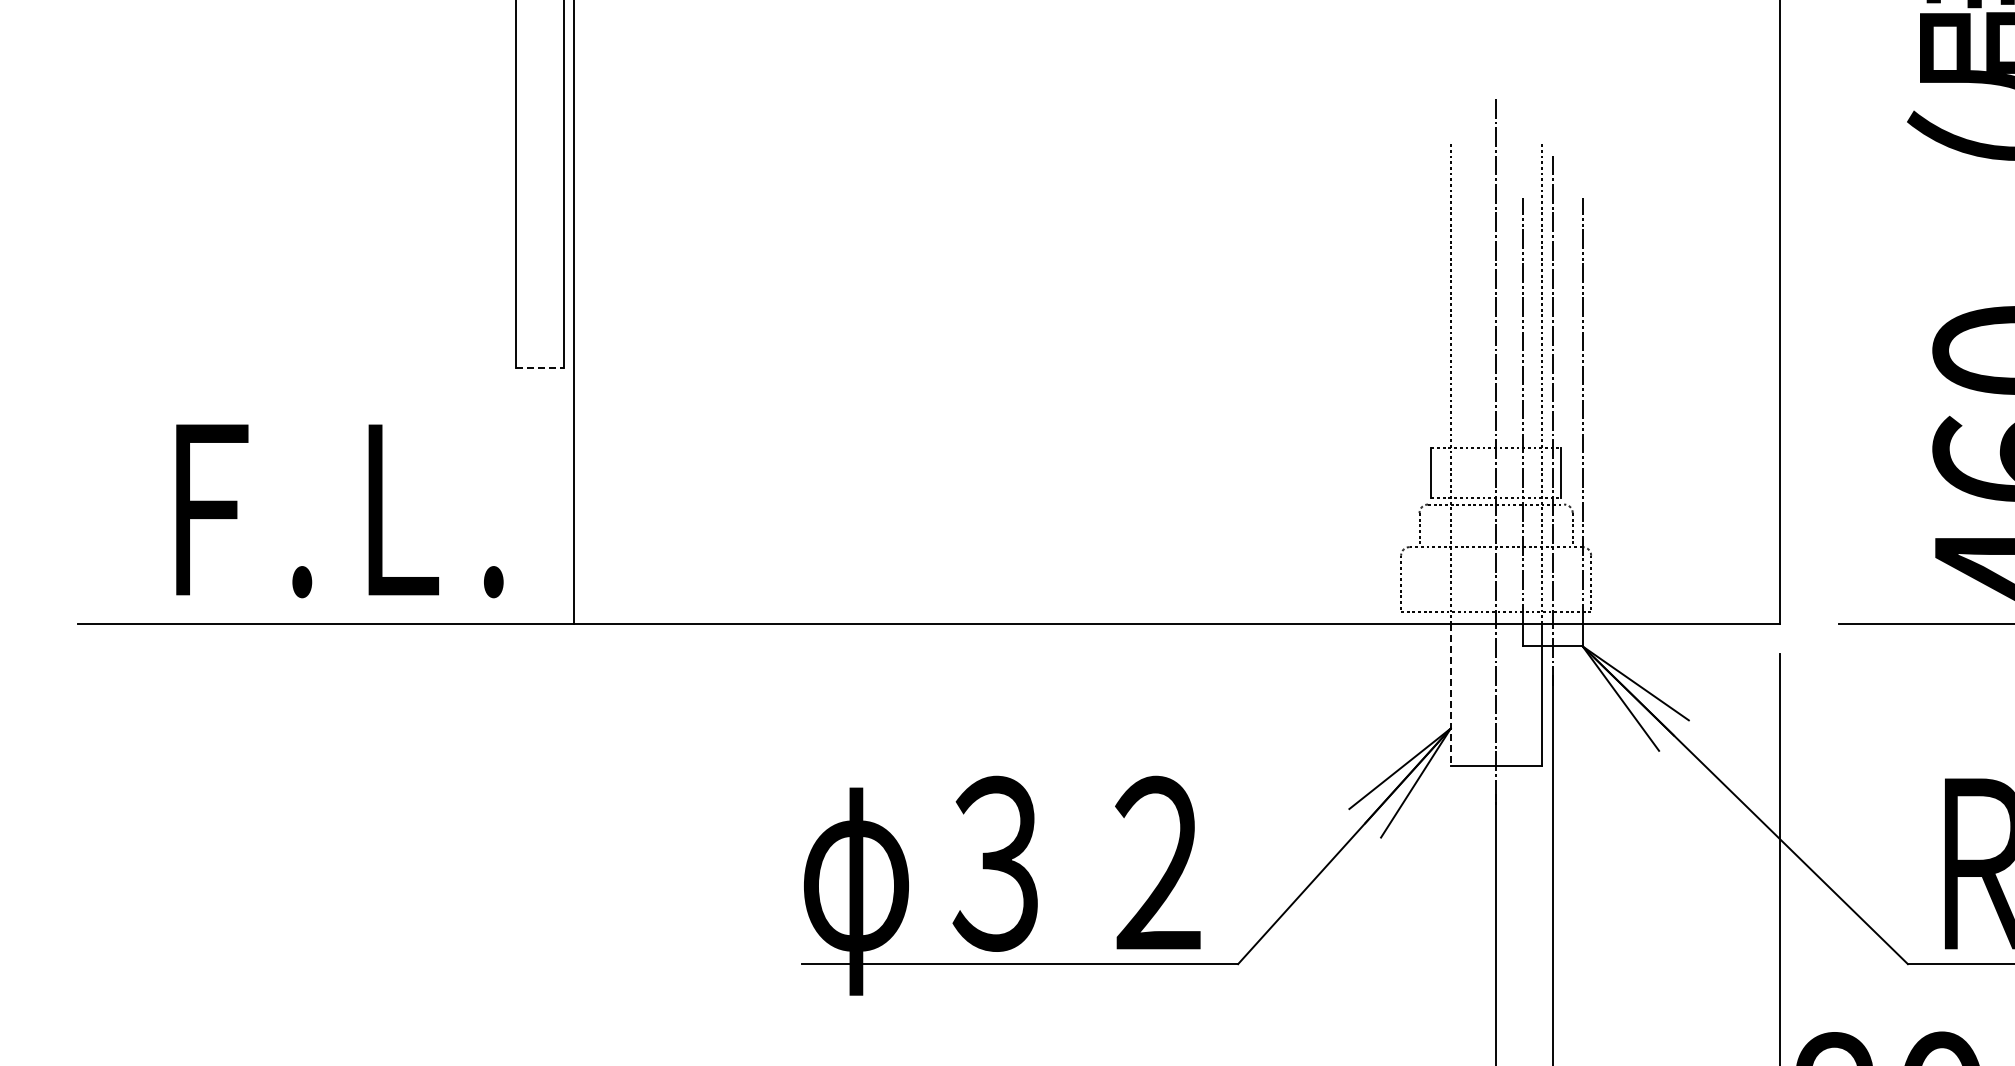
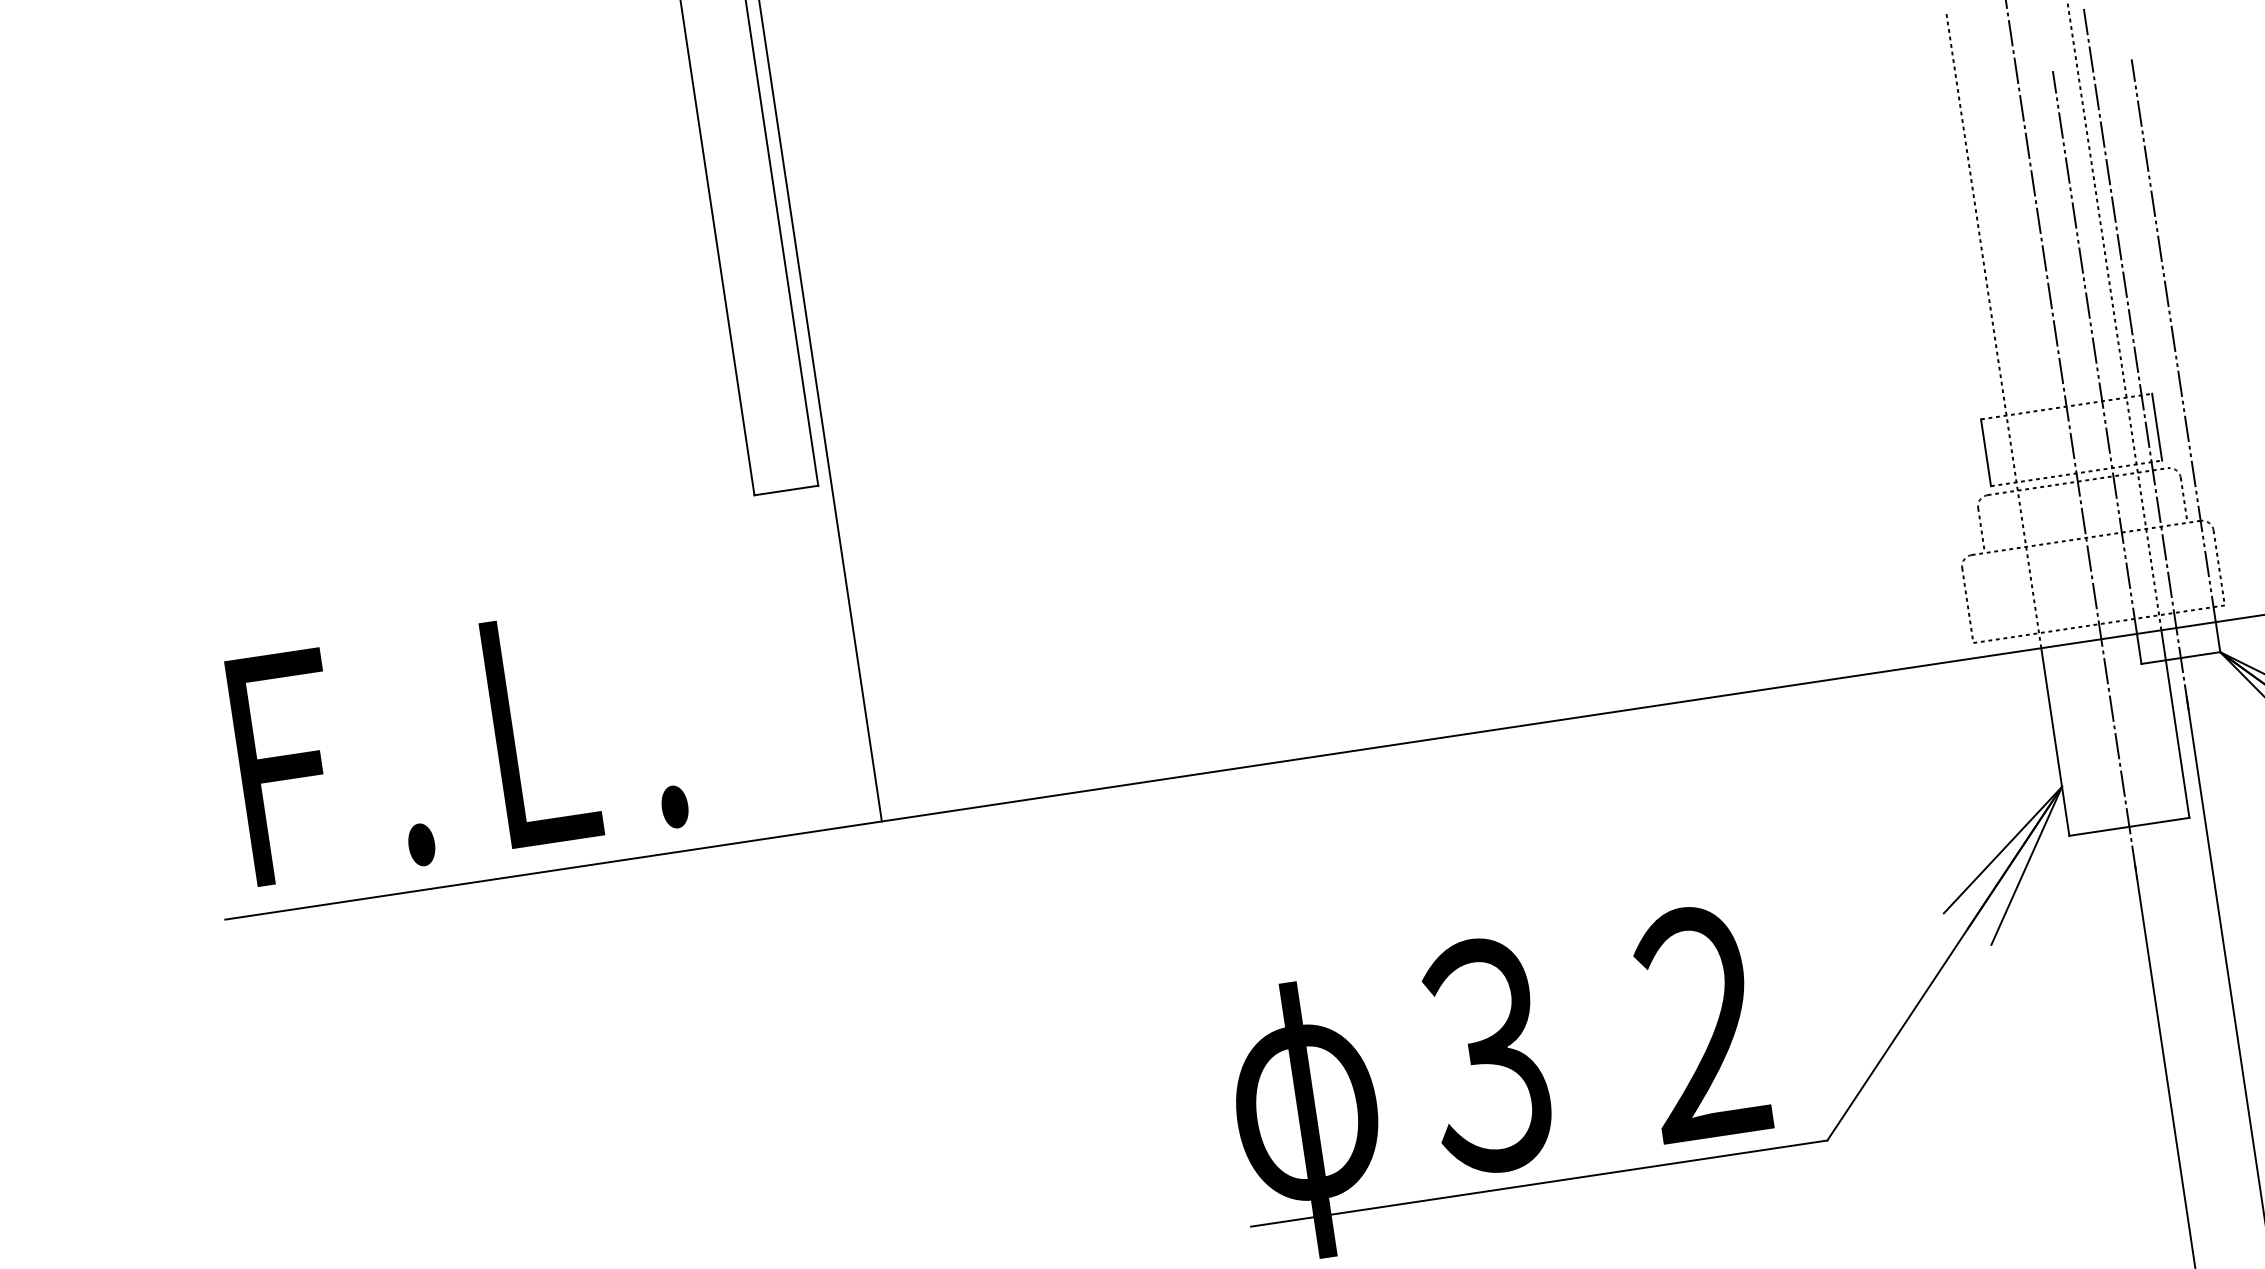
line: (540, 368) -> (786, 490), dashed -> solid
text: (339, 511) -> (457, 744), moved
line: (1450, 694) -> (2054, 741), dashed -> solid

